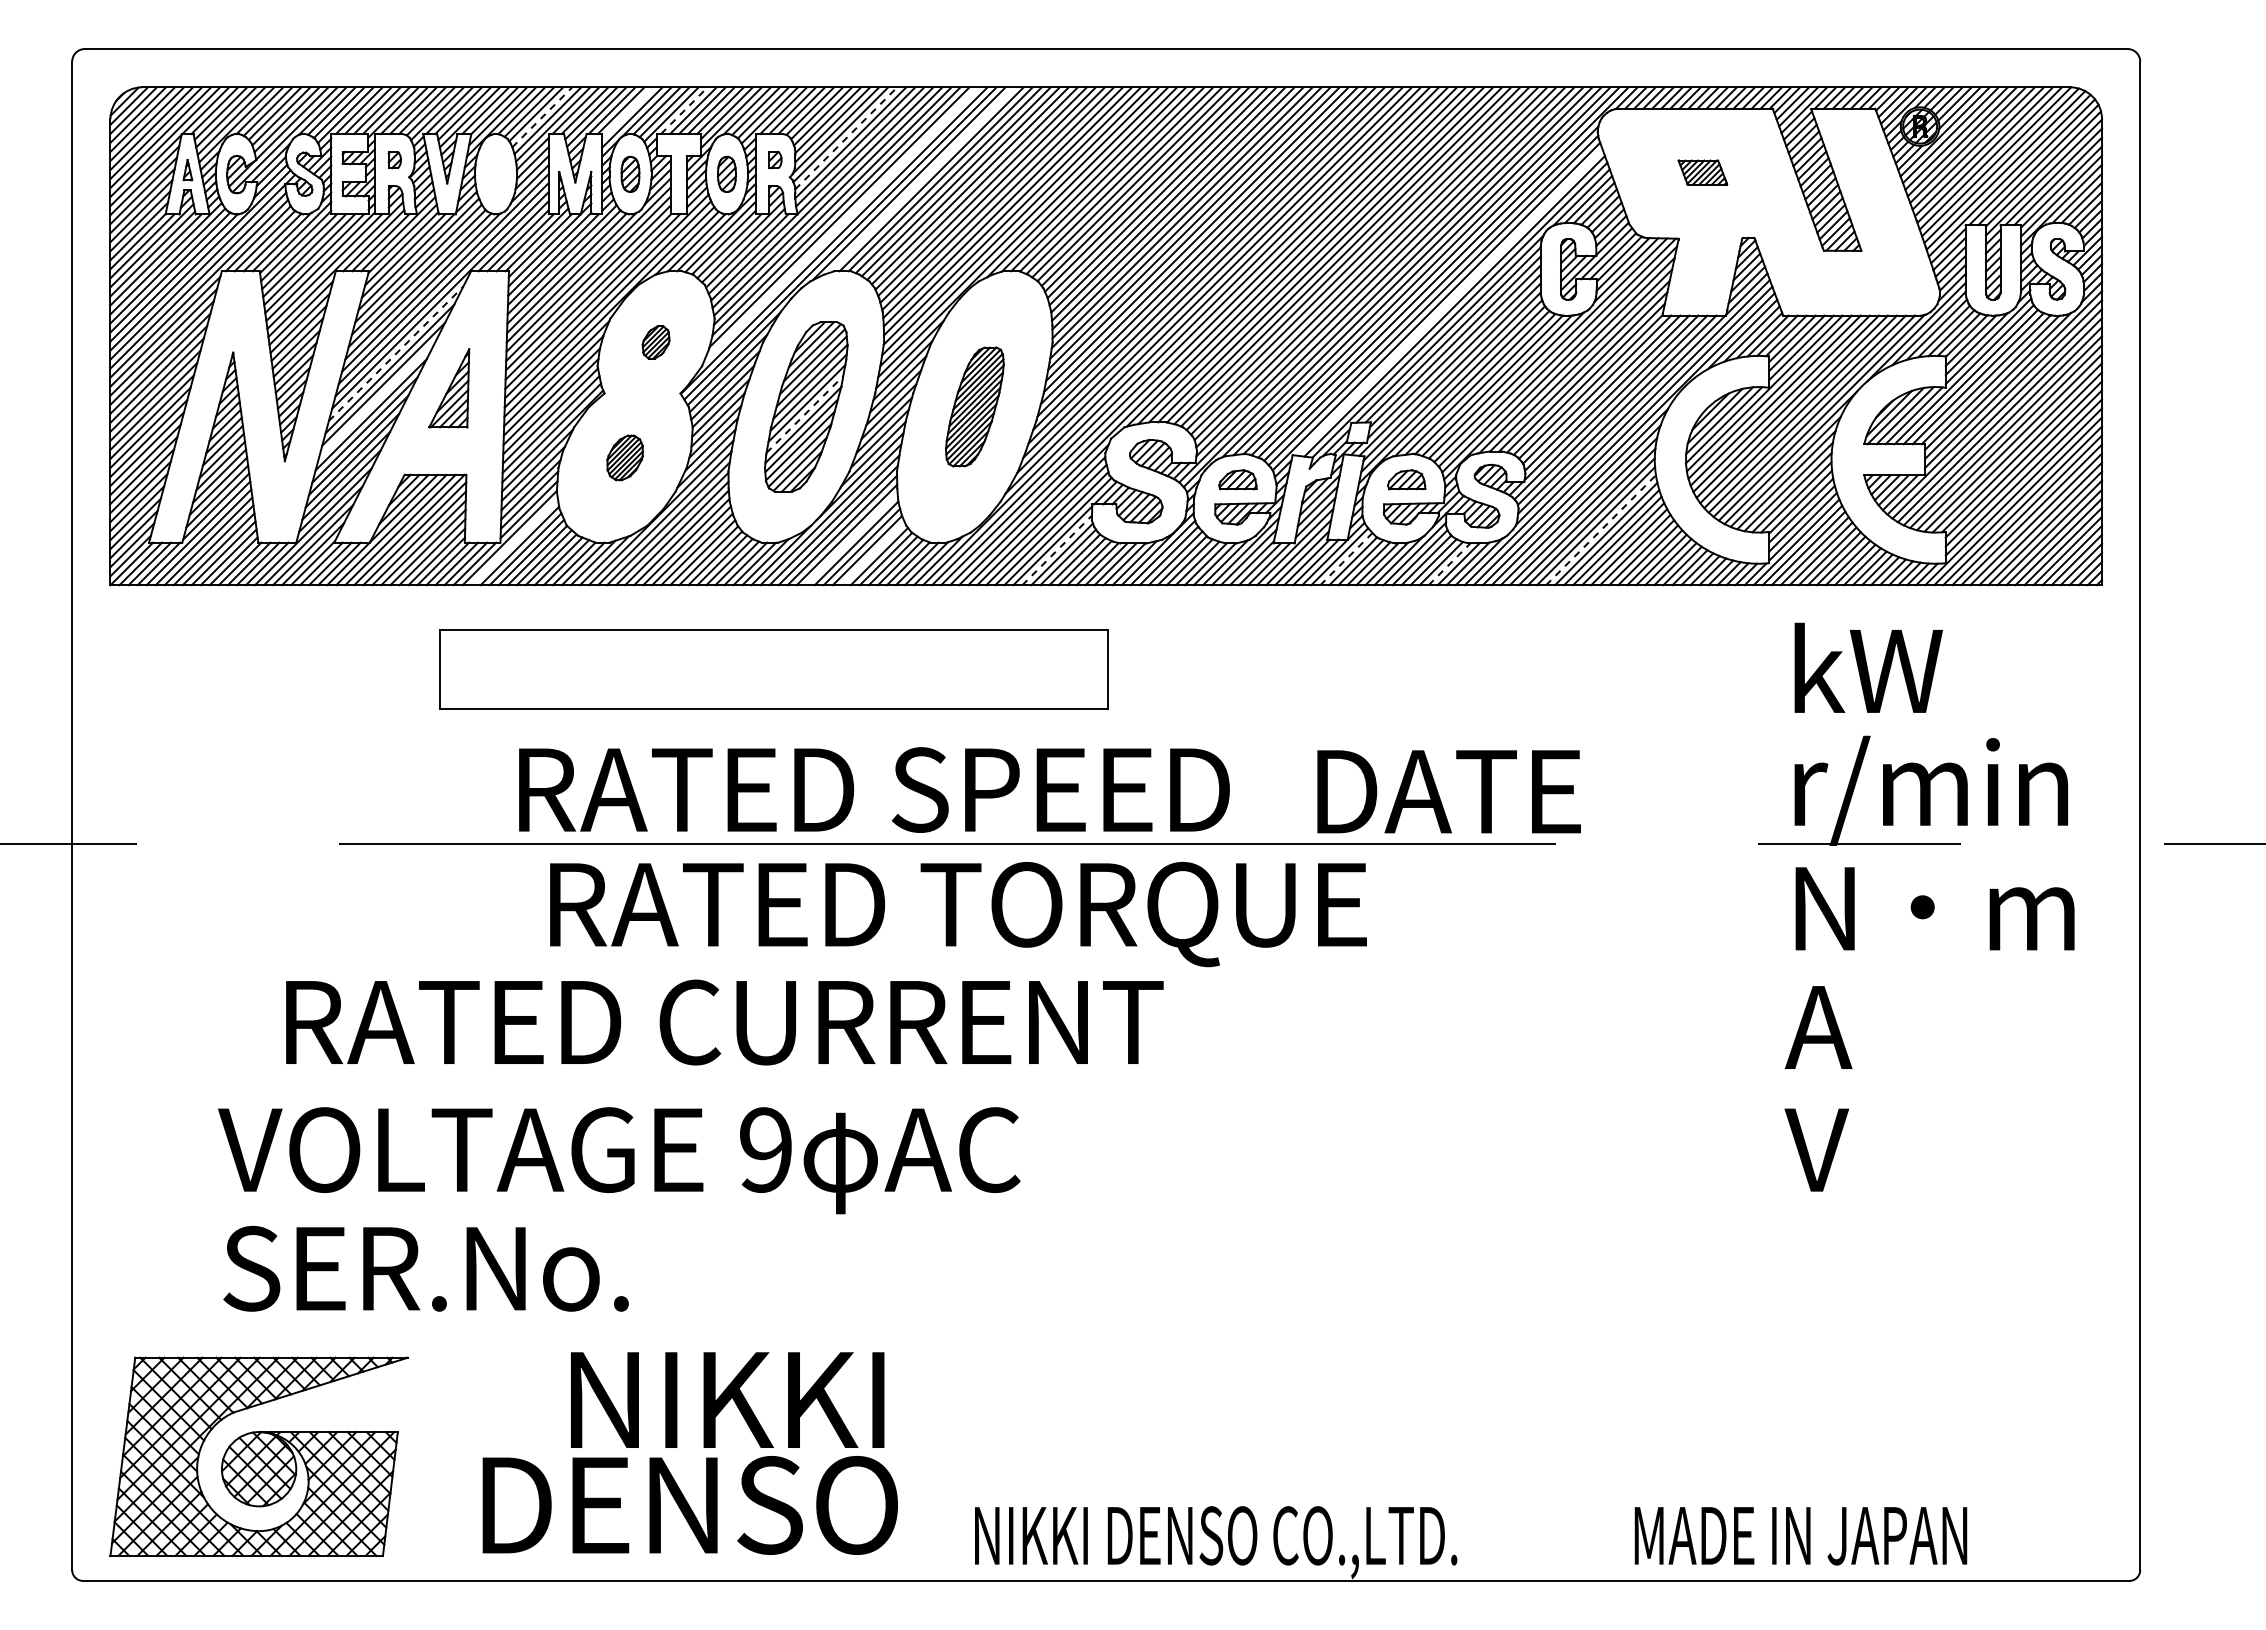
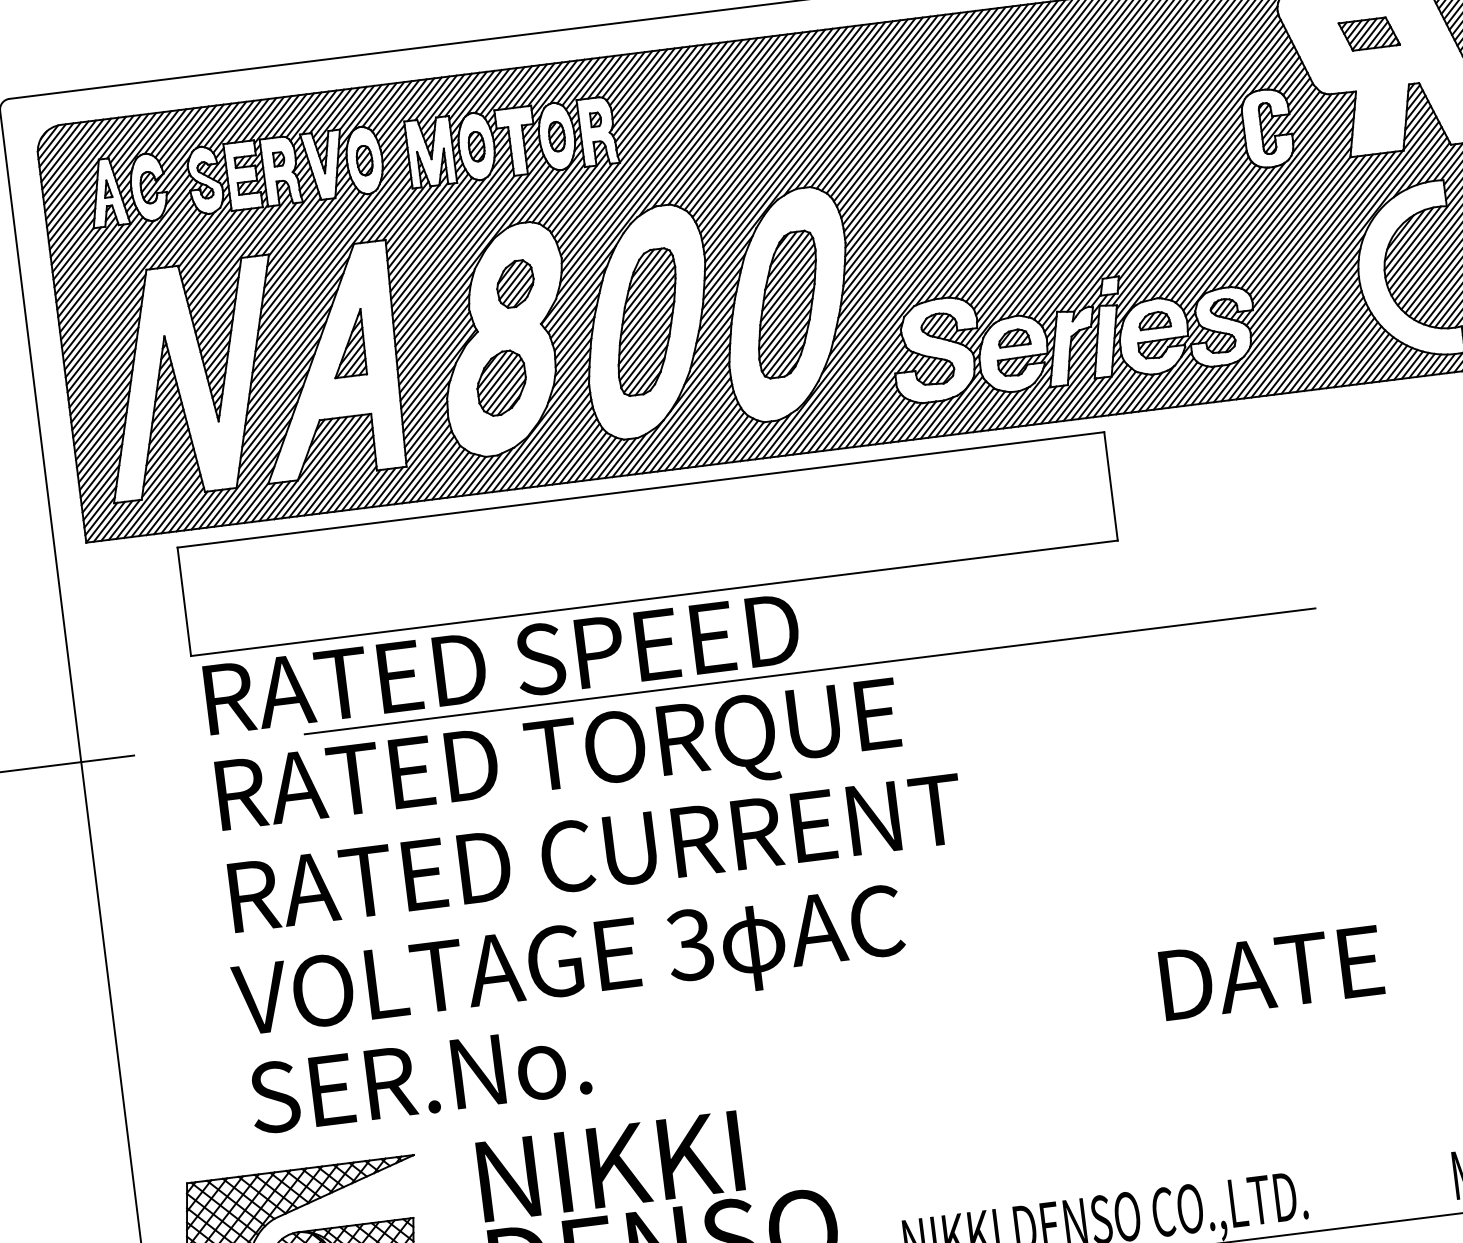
line: (684, 110) -> (514, 87), dashed -> solid
line: (627, 112) -> (467, 95), added
line: (542, 116) -> (397, 107), dashed -> solid
line: (846, 138) -> (652, 94), dashed -> solid
part: (1702, 172) -> (1368, 33), size x1.43
part: (495, 173) -> (364, 159), added
line: (921, 180) -> (719, 121), added
line: (840, 224) -> (656, 166), added
line: (1449, 302) -> (1171, 168), added
part: (655, 342) -> (514, 284), size x1.67
line: (396, 353) -> (300, 320), dashed -> solid
line: (376, 399) -> (288, 360), added
part: (974, 406) -> (787, 304), size x1.43
line: (805, 414) -> (647, 328), dashed -> solid
part: (624, 457) -> (501, 383), size x1.67
line: (1601, 530) -> (1322, 342), dashed -> solid
line: (851, 539) -> (698, 427), added
line: (514, 541) -> (418, 464), added
line: (1057, 550) -> (871, 415), dashed -> solid
line: (872, 553) -> (717, 437), added
line: (1346, 559) -> (1112, 393), dashed -> solid
line: (1449, 564) -> (1198, 386), dashed -> solid
part: (774, 669) -> (647, 543), size x1.67
text: (874, 789) -> (502, 663), moved
text: (1448, 791) -> (1271, 972), moved
text: (958, 914) -> (559, 762), moved
text: (724, 1022) -> (595, 853), moved
text: (764, 1150) -> (689, 945), 9 -> 3
text: (727, 1399) -> (610, 1165), moved

